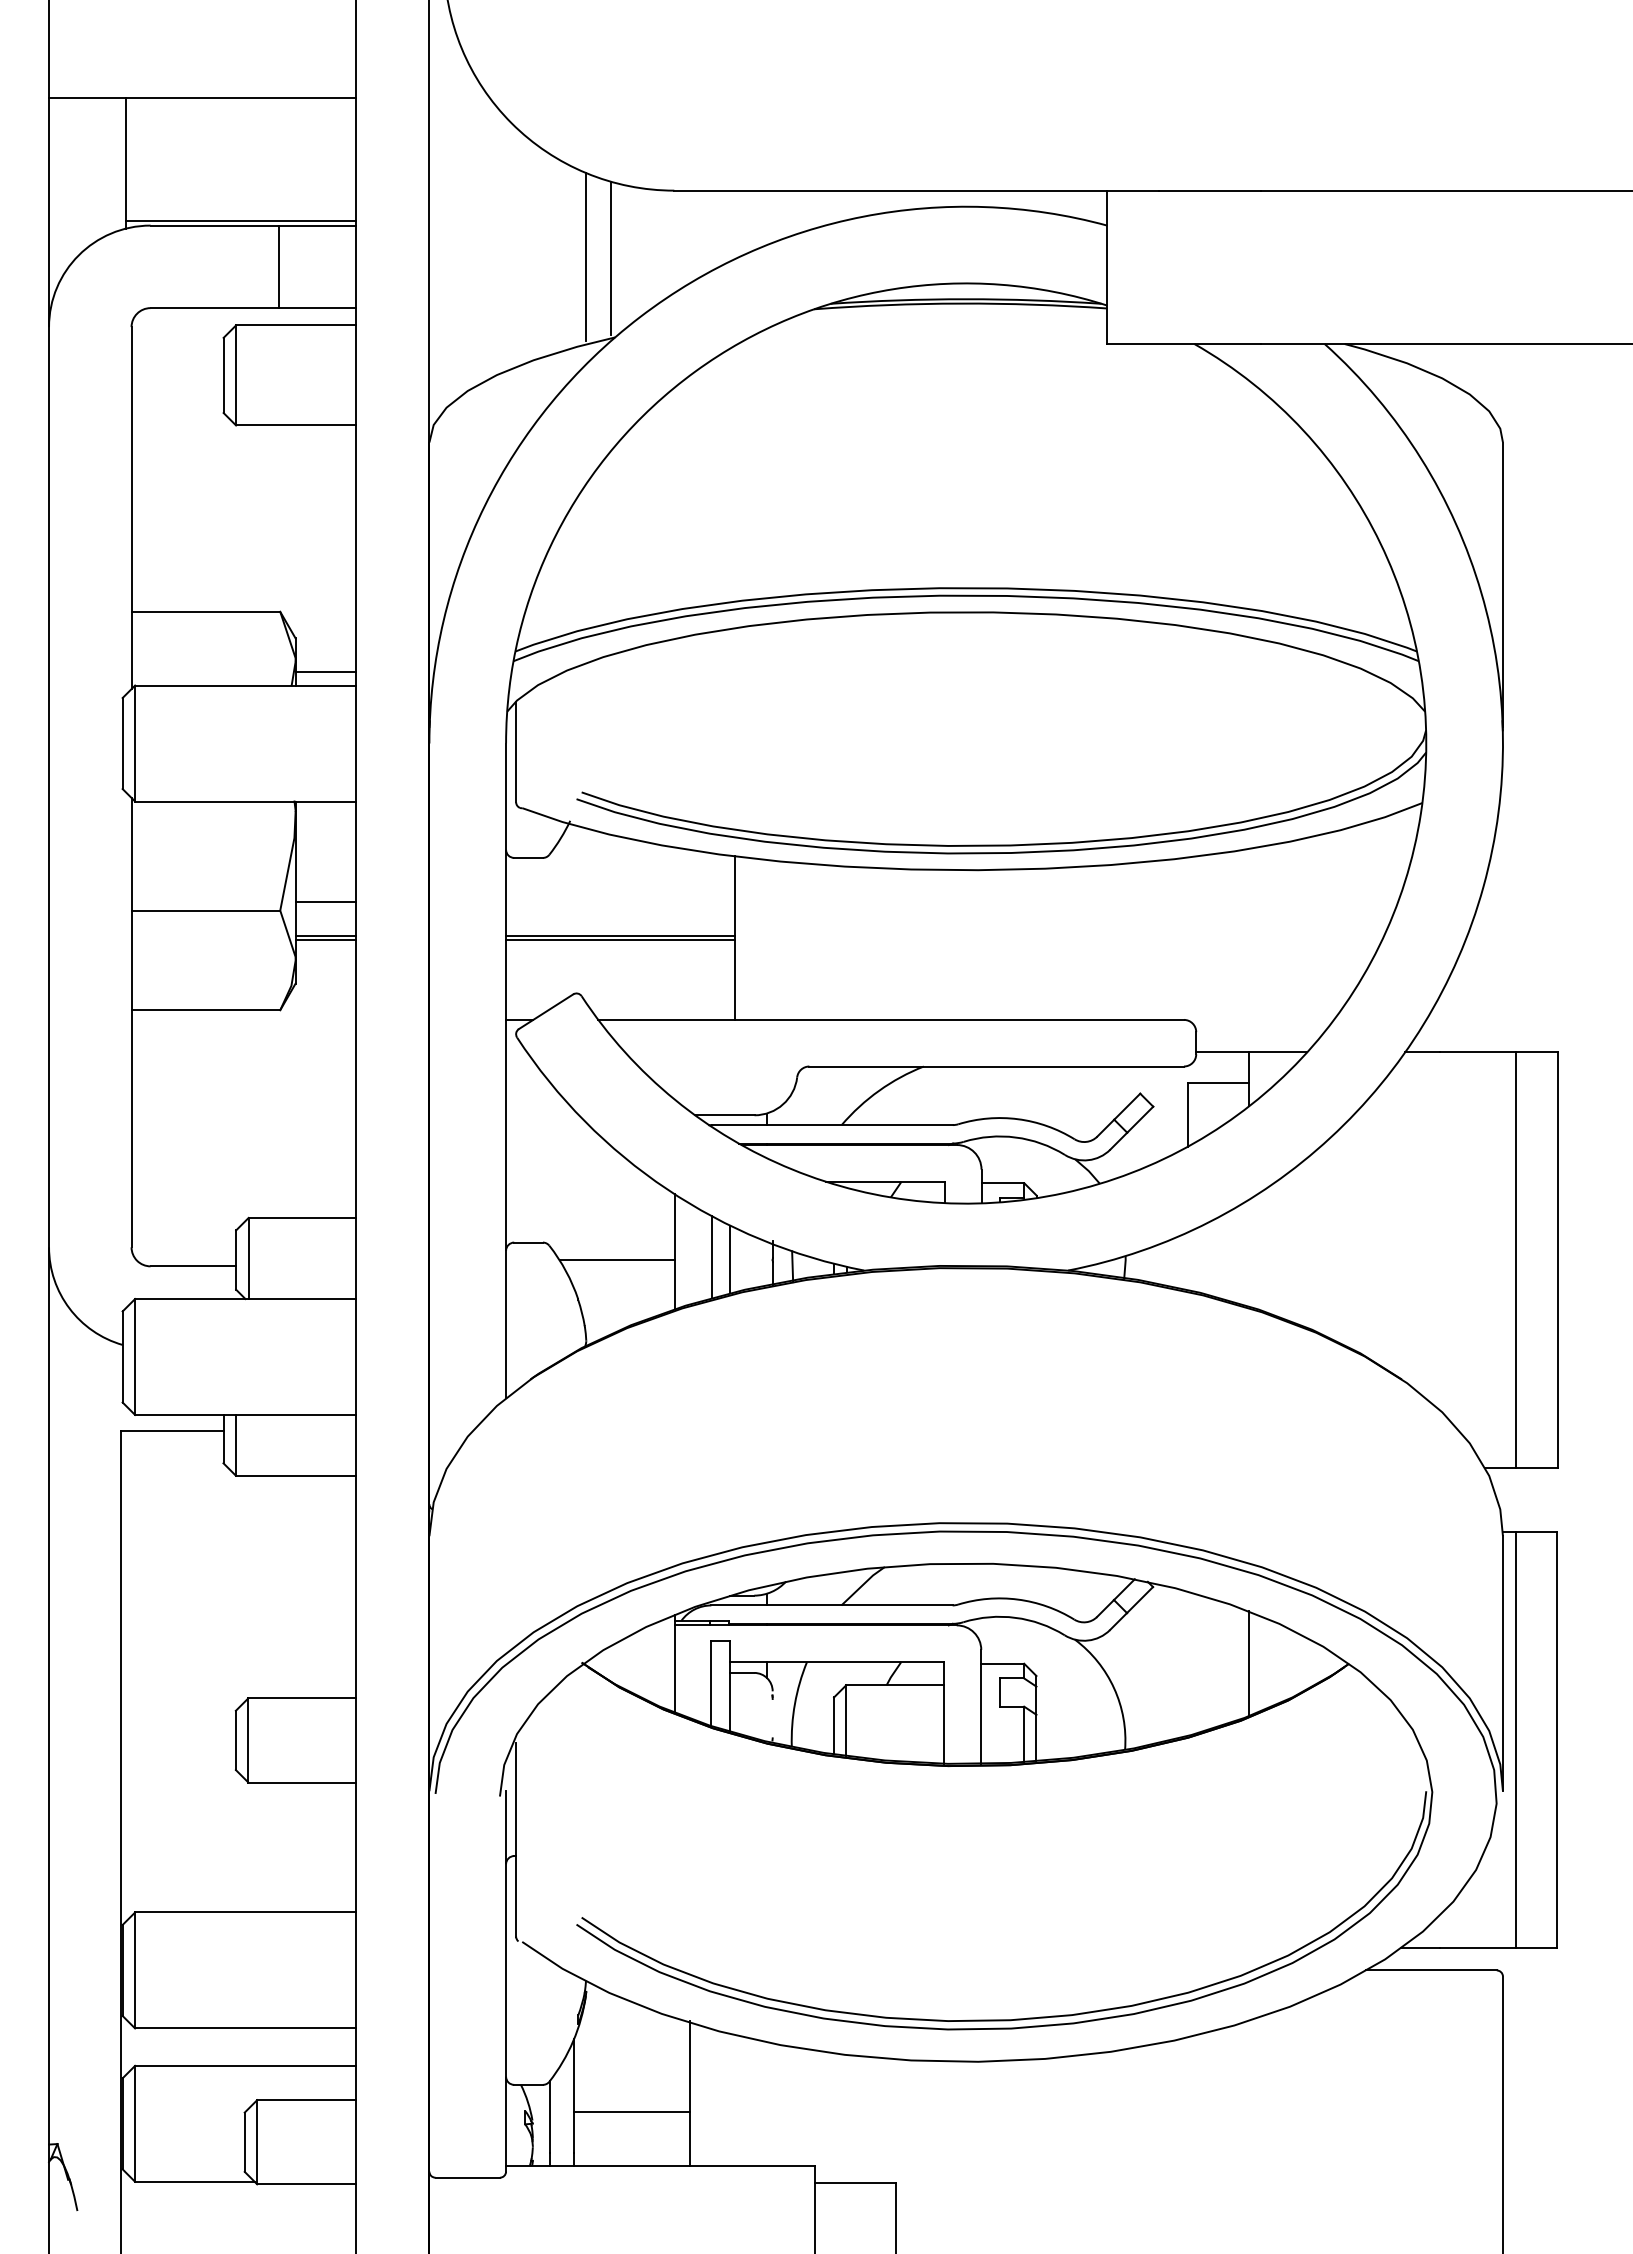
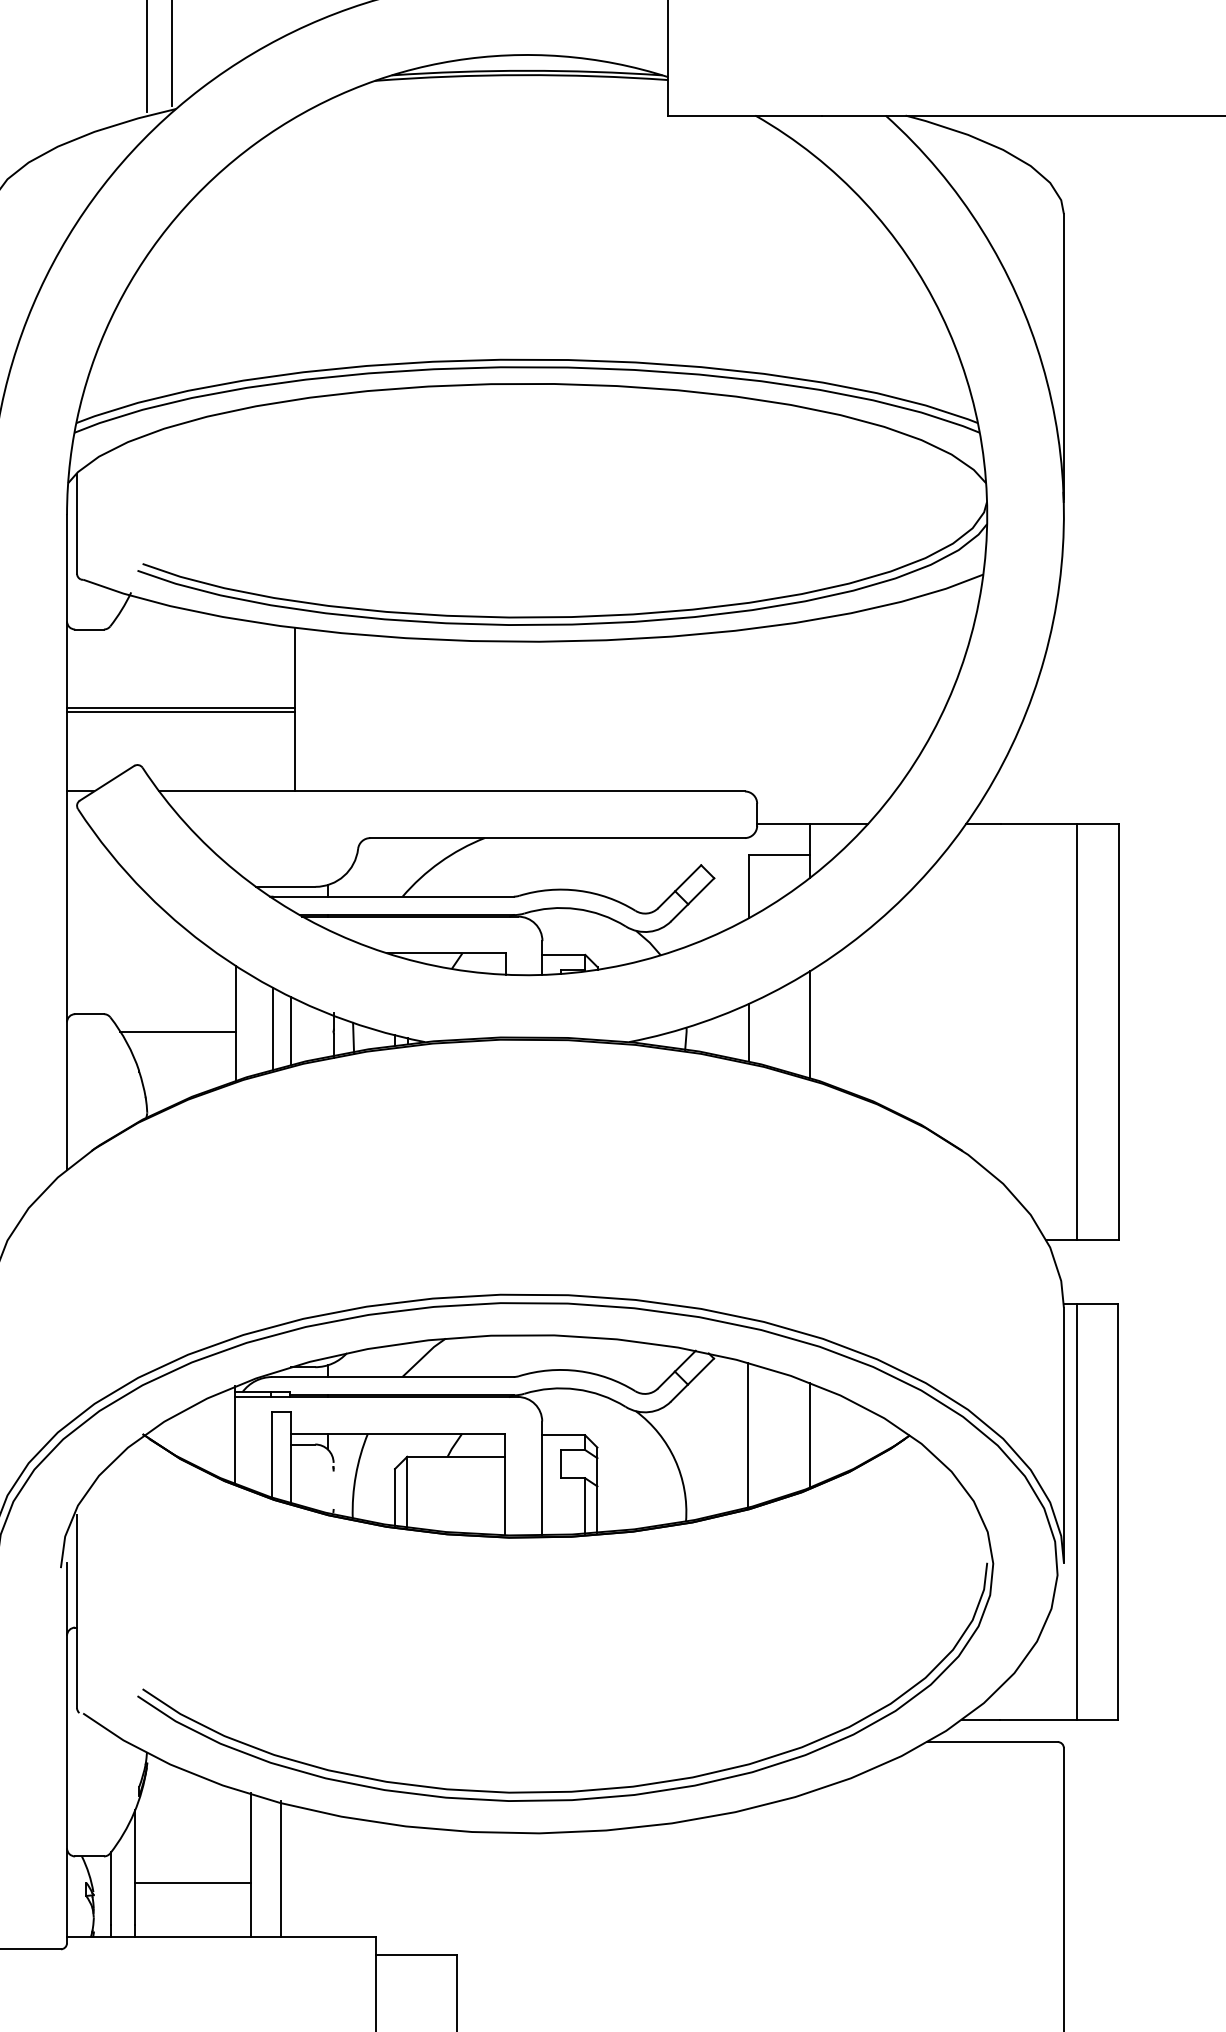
line: (1248, 1252) -> (809, 1024), added
line: (1187, 1260) -> (748, 1032), added
line: (1187, 1663) -> (748, 1435), added
line: (720, 2097) -> (281, 1869), added

